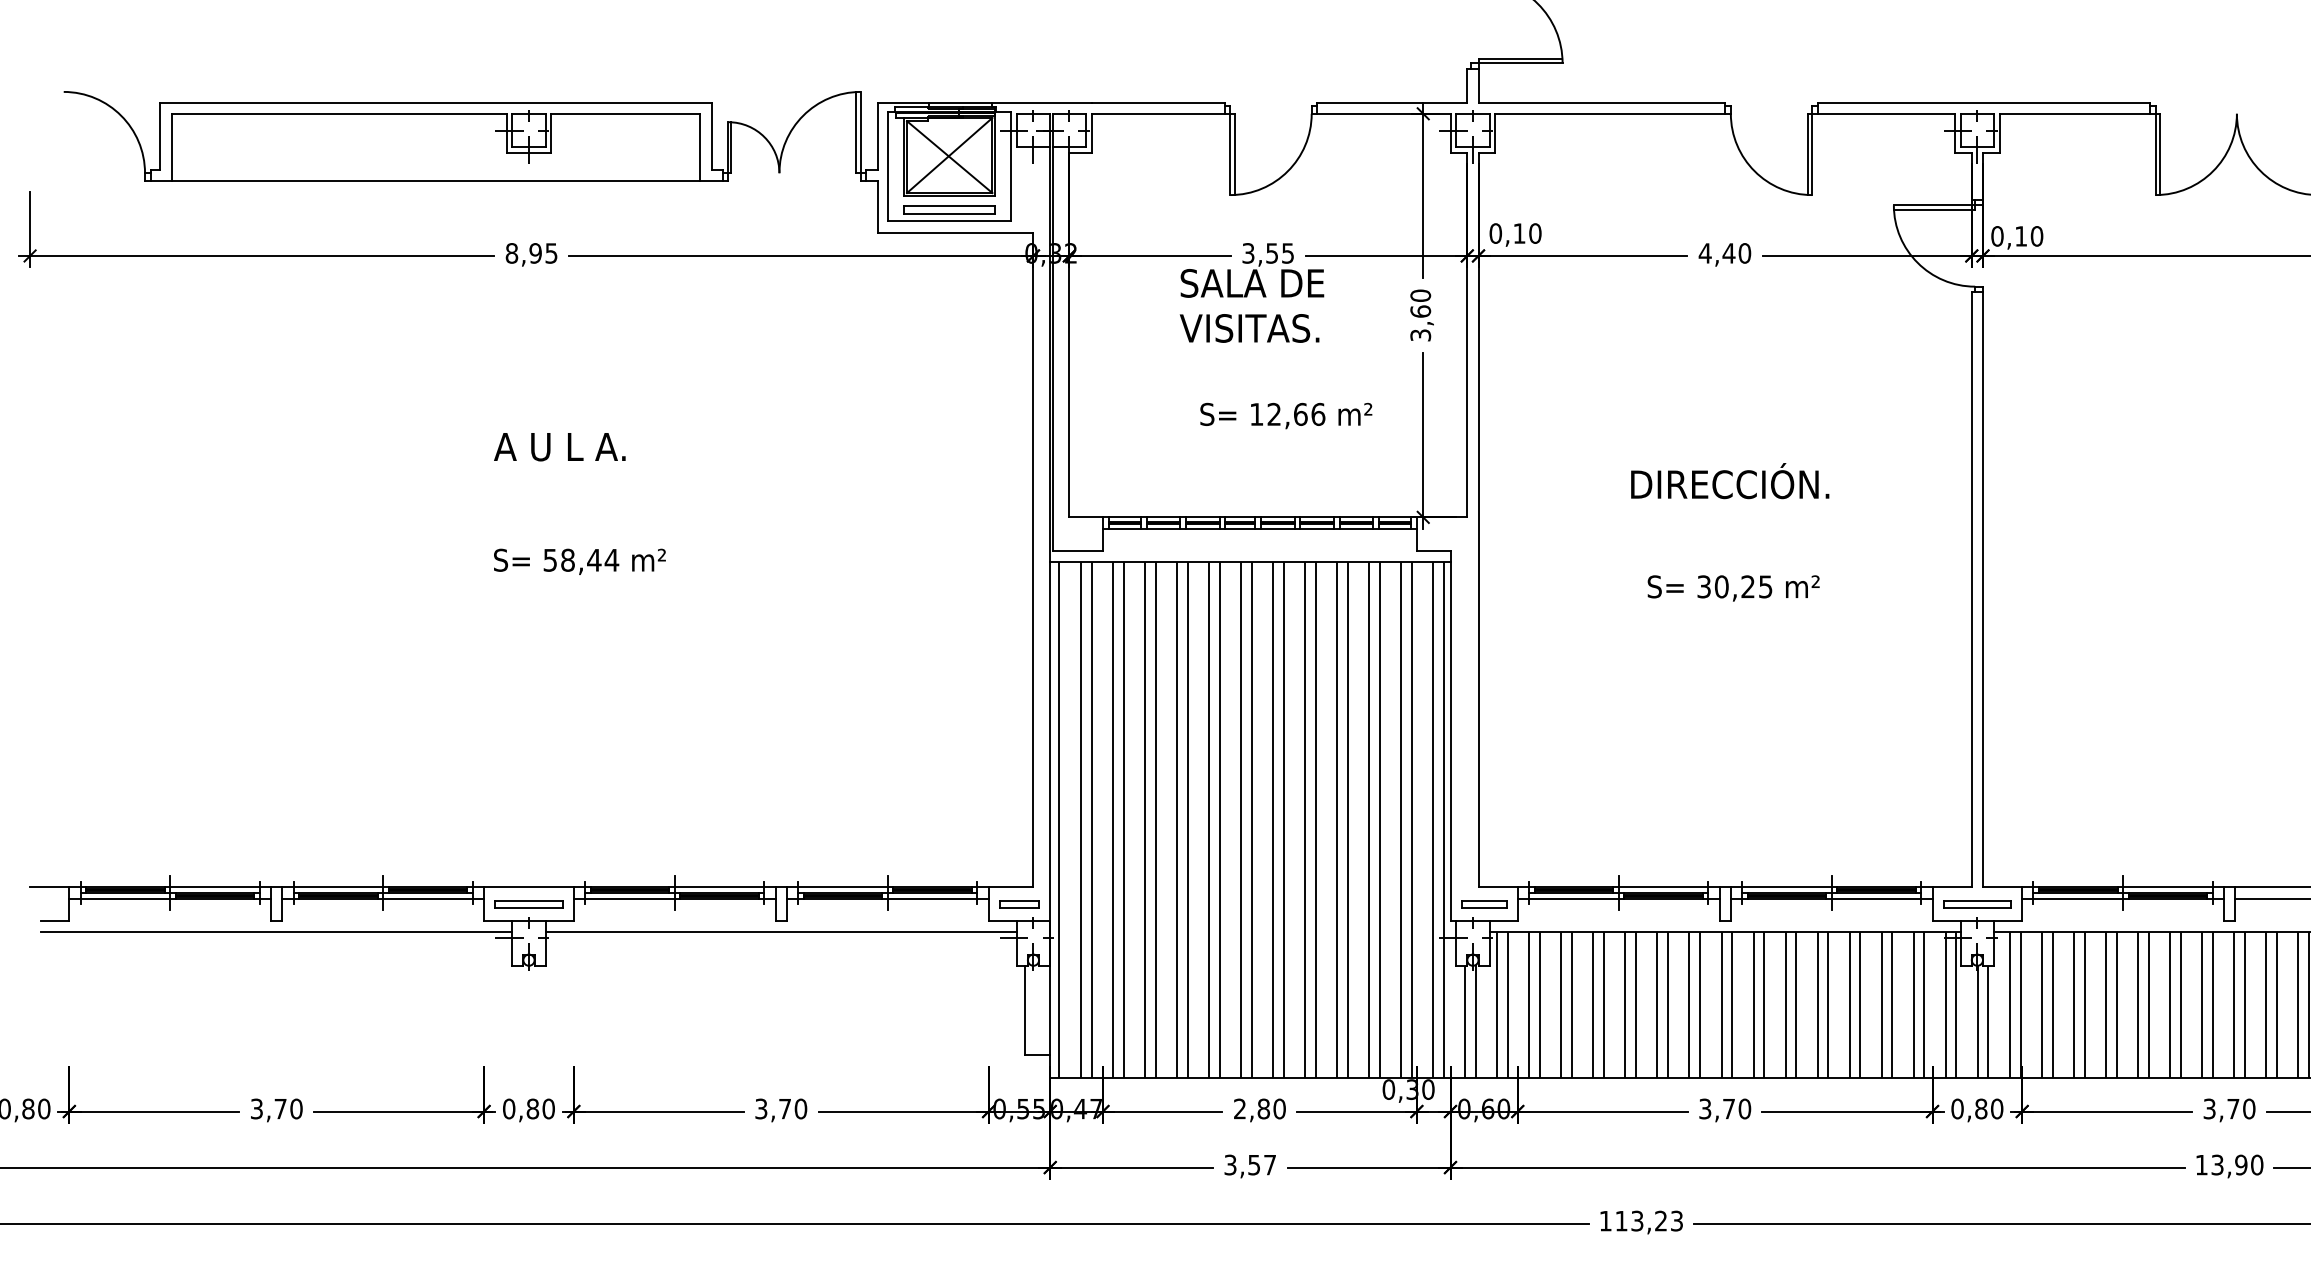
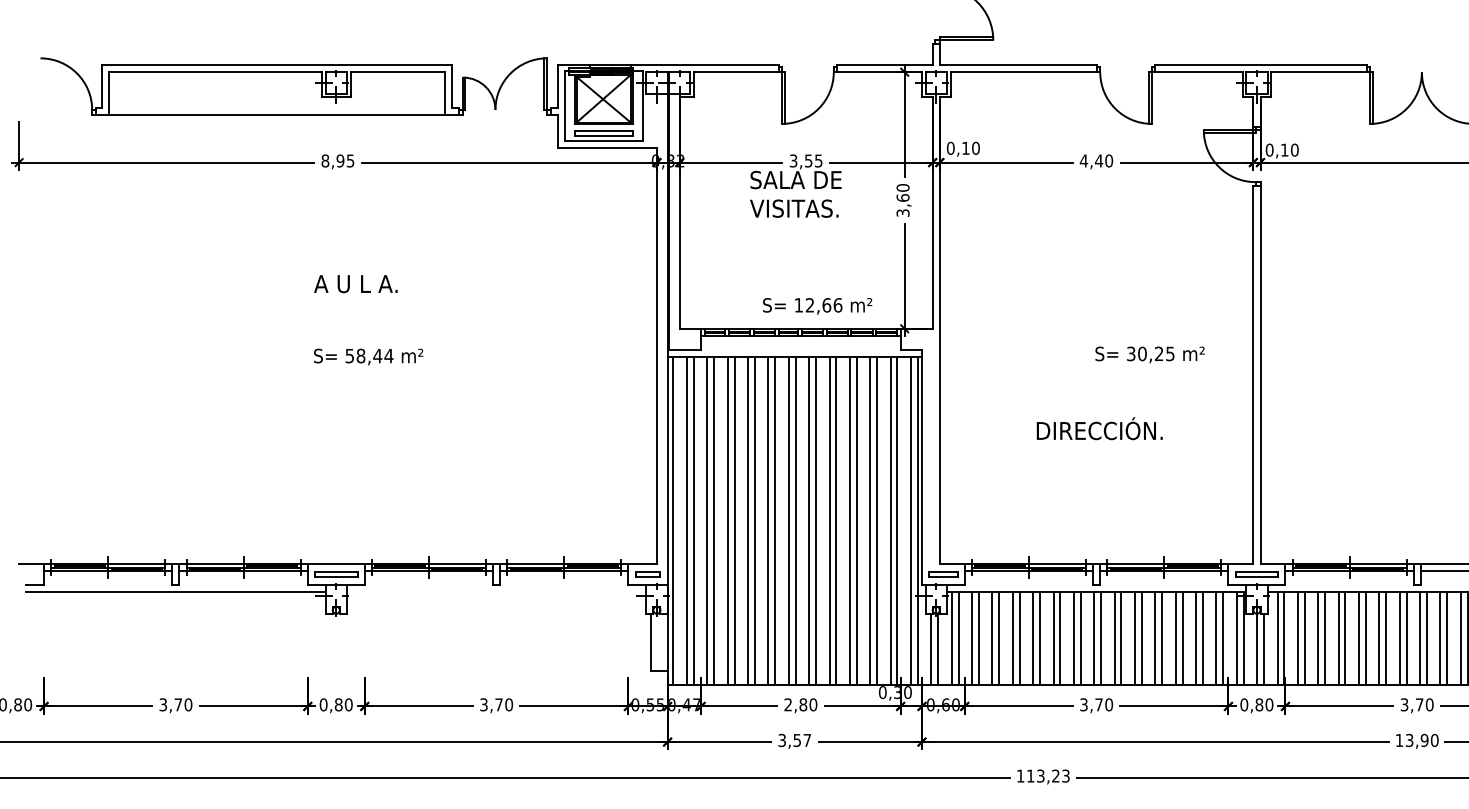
text: (1286, 416) -> (817, 306), moved
text: (1729, 480) -> (1099, 428), moved
text: (1732, 587) -> (1149, 354), moved
line: (781, 932) -> (496, 592), removed

